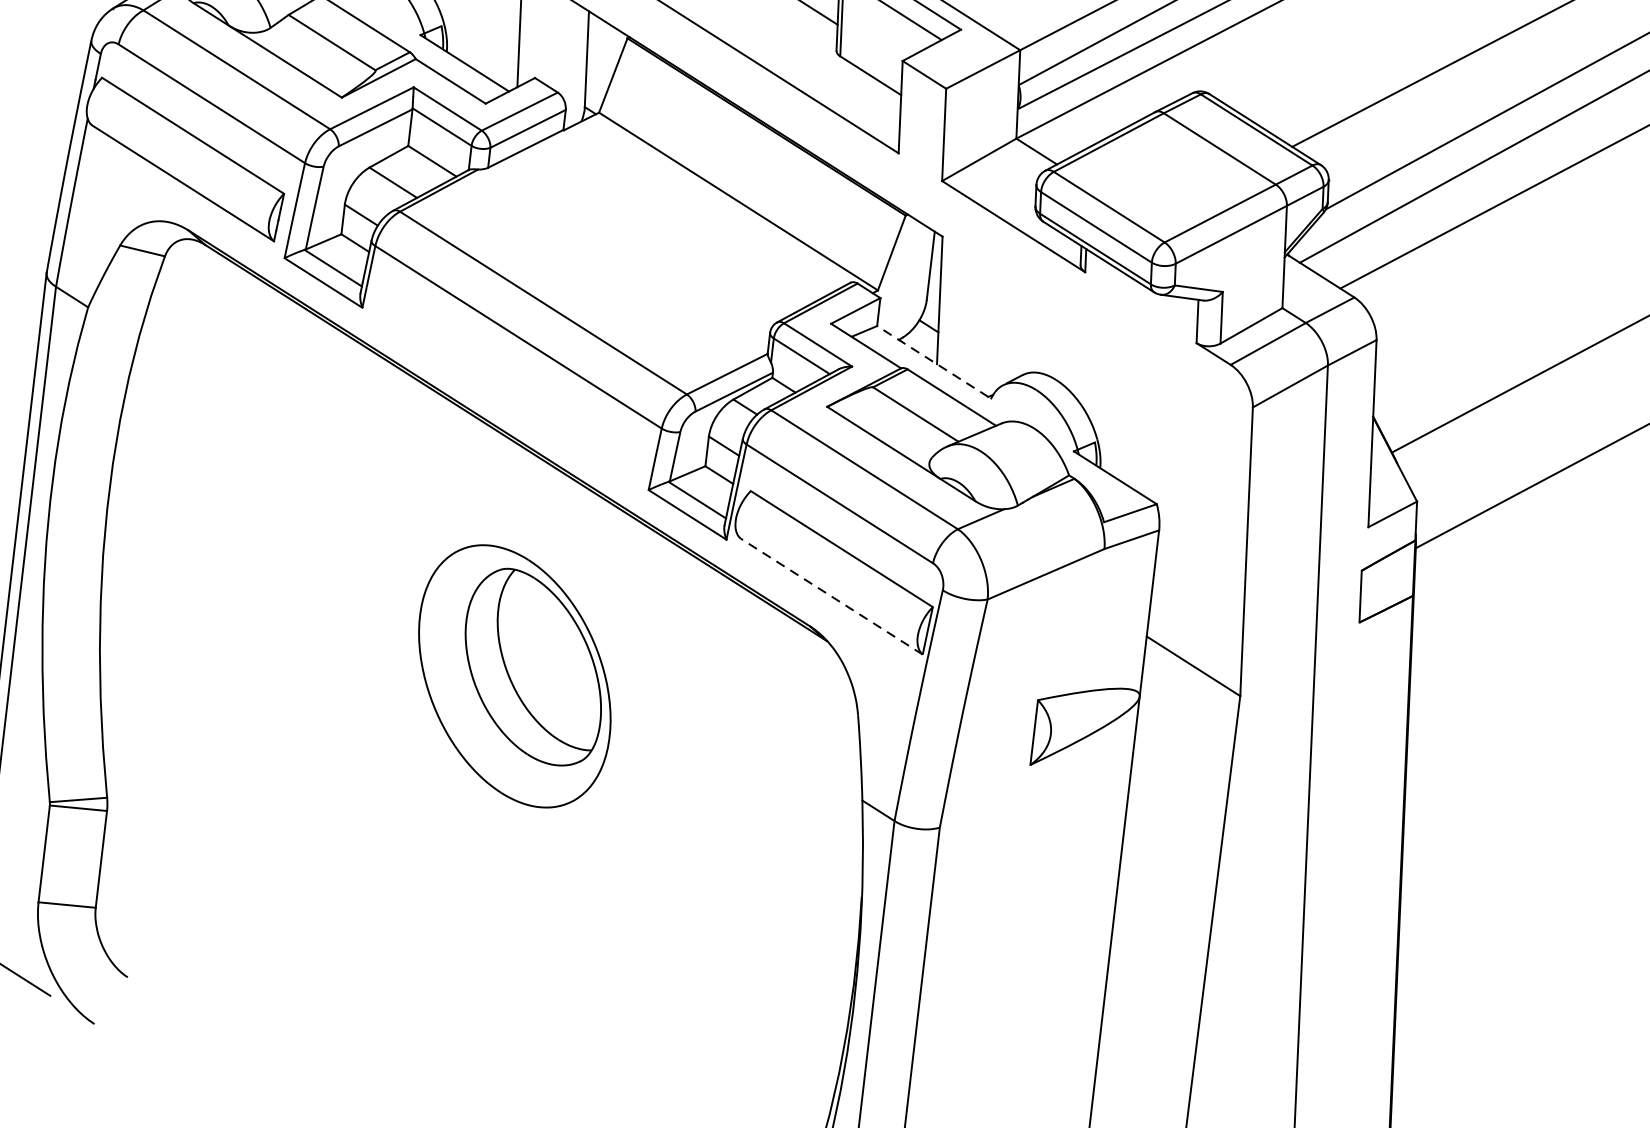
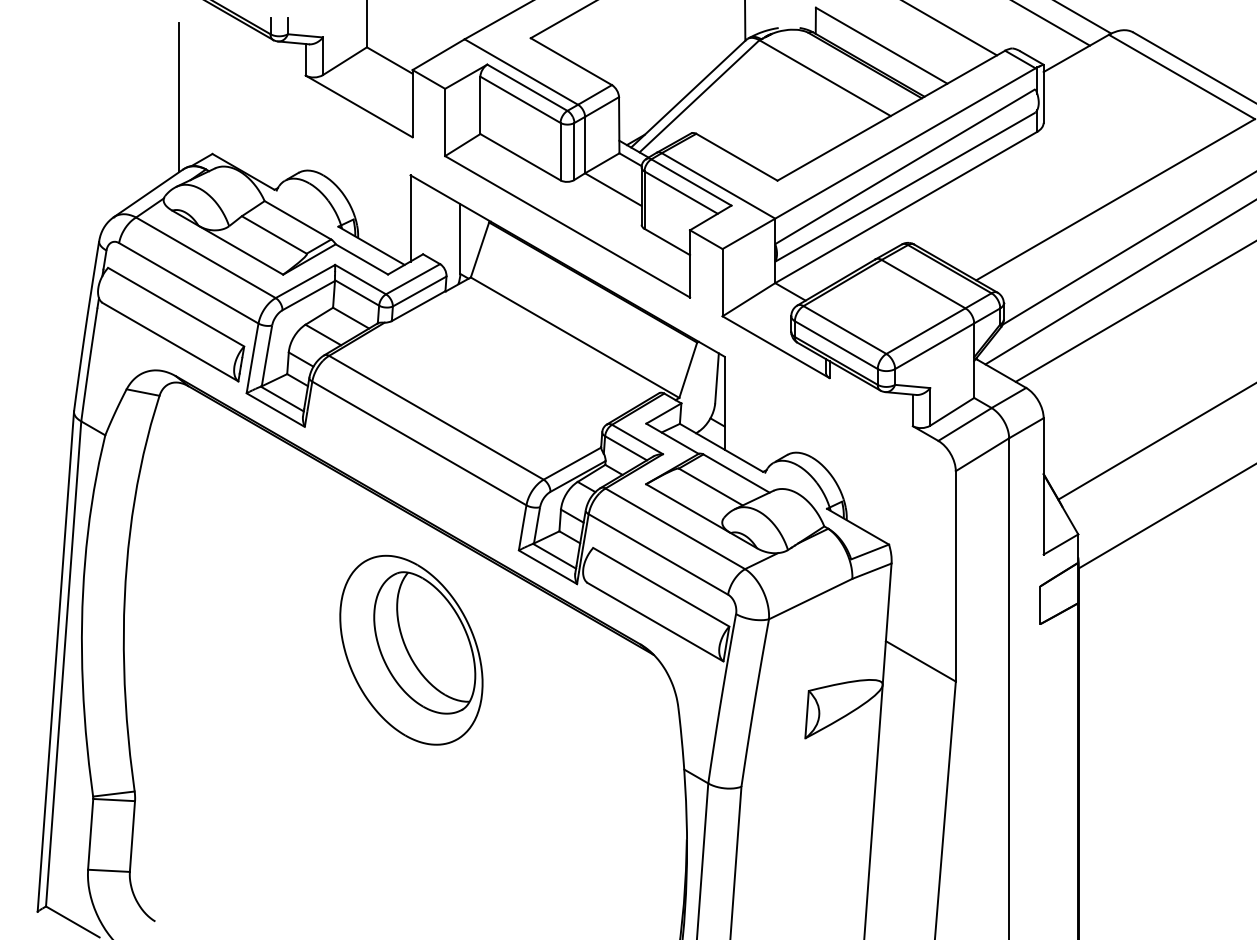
line: (932, 360) -> (721, 447), dashed -> solid
line: (831, 597) -> (655, 622), dashed -> solid
part: (514, 675) -> (411, 649), moved

